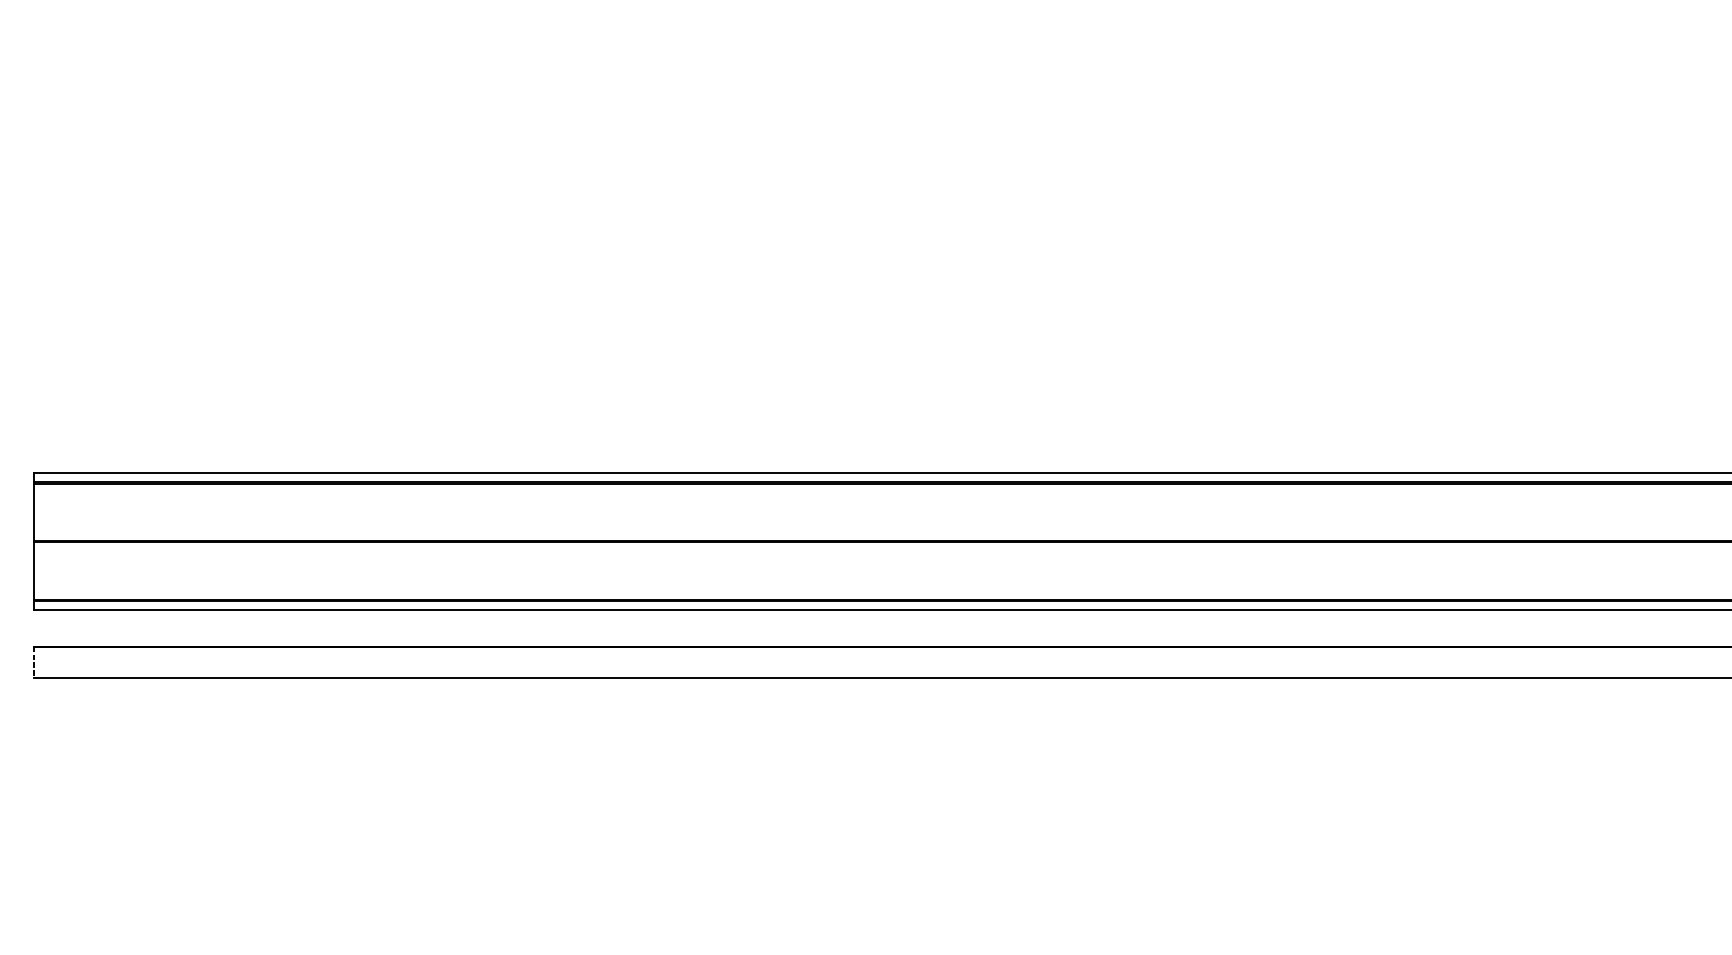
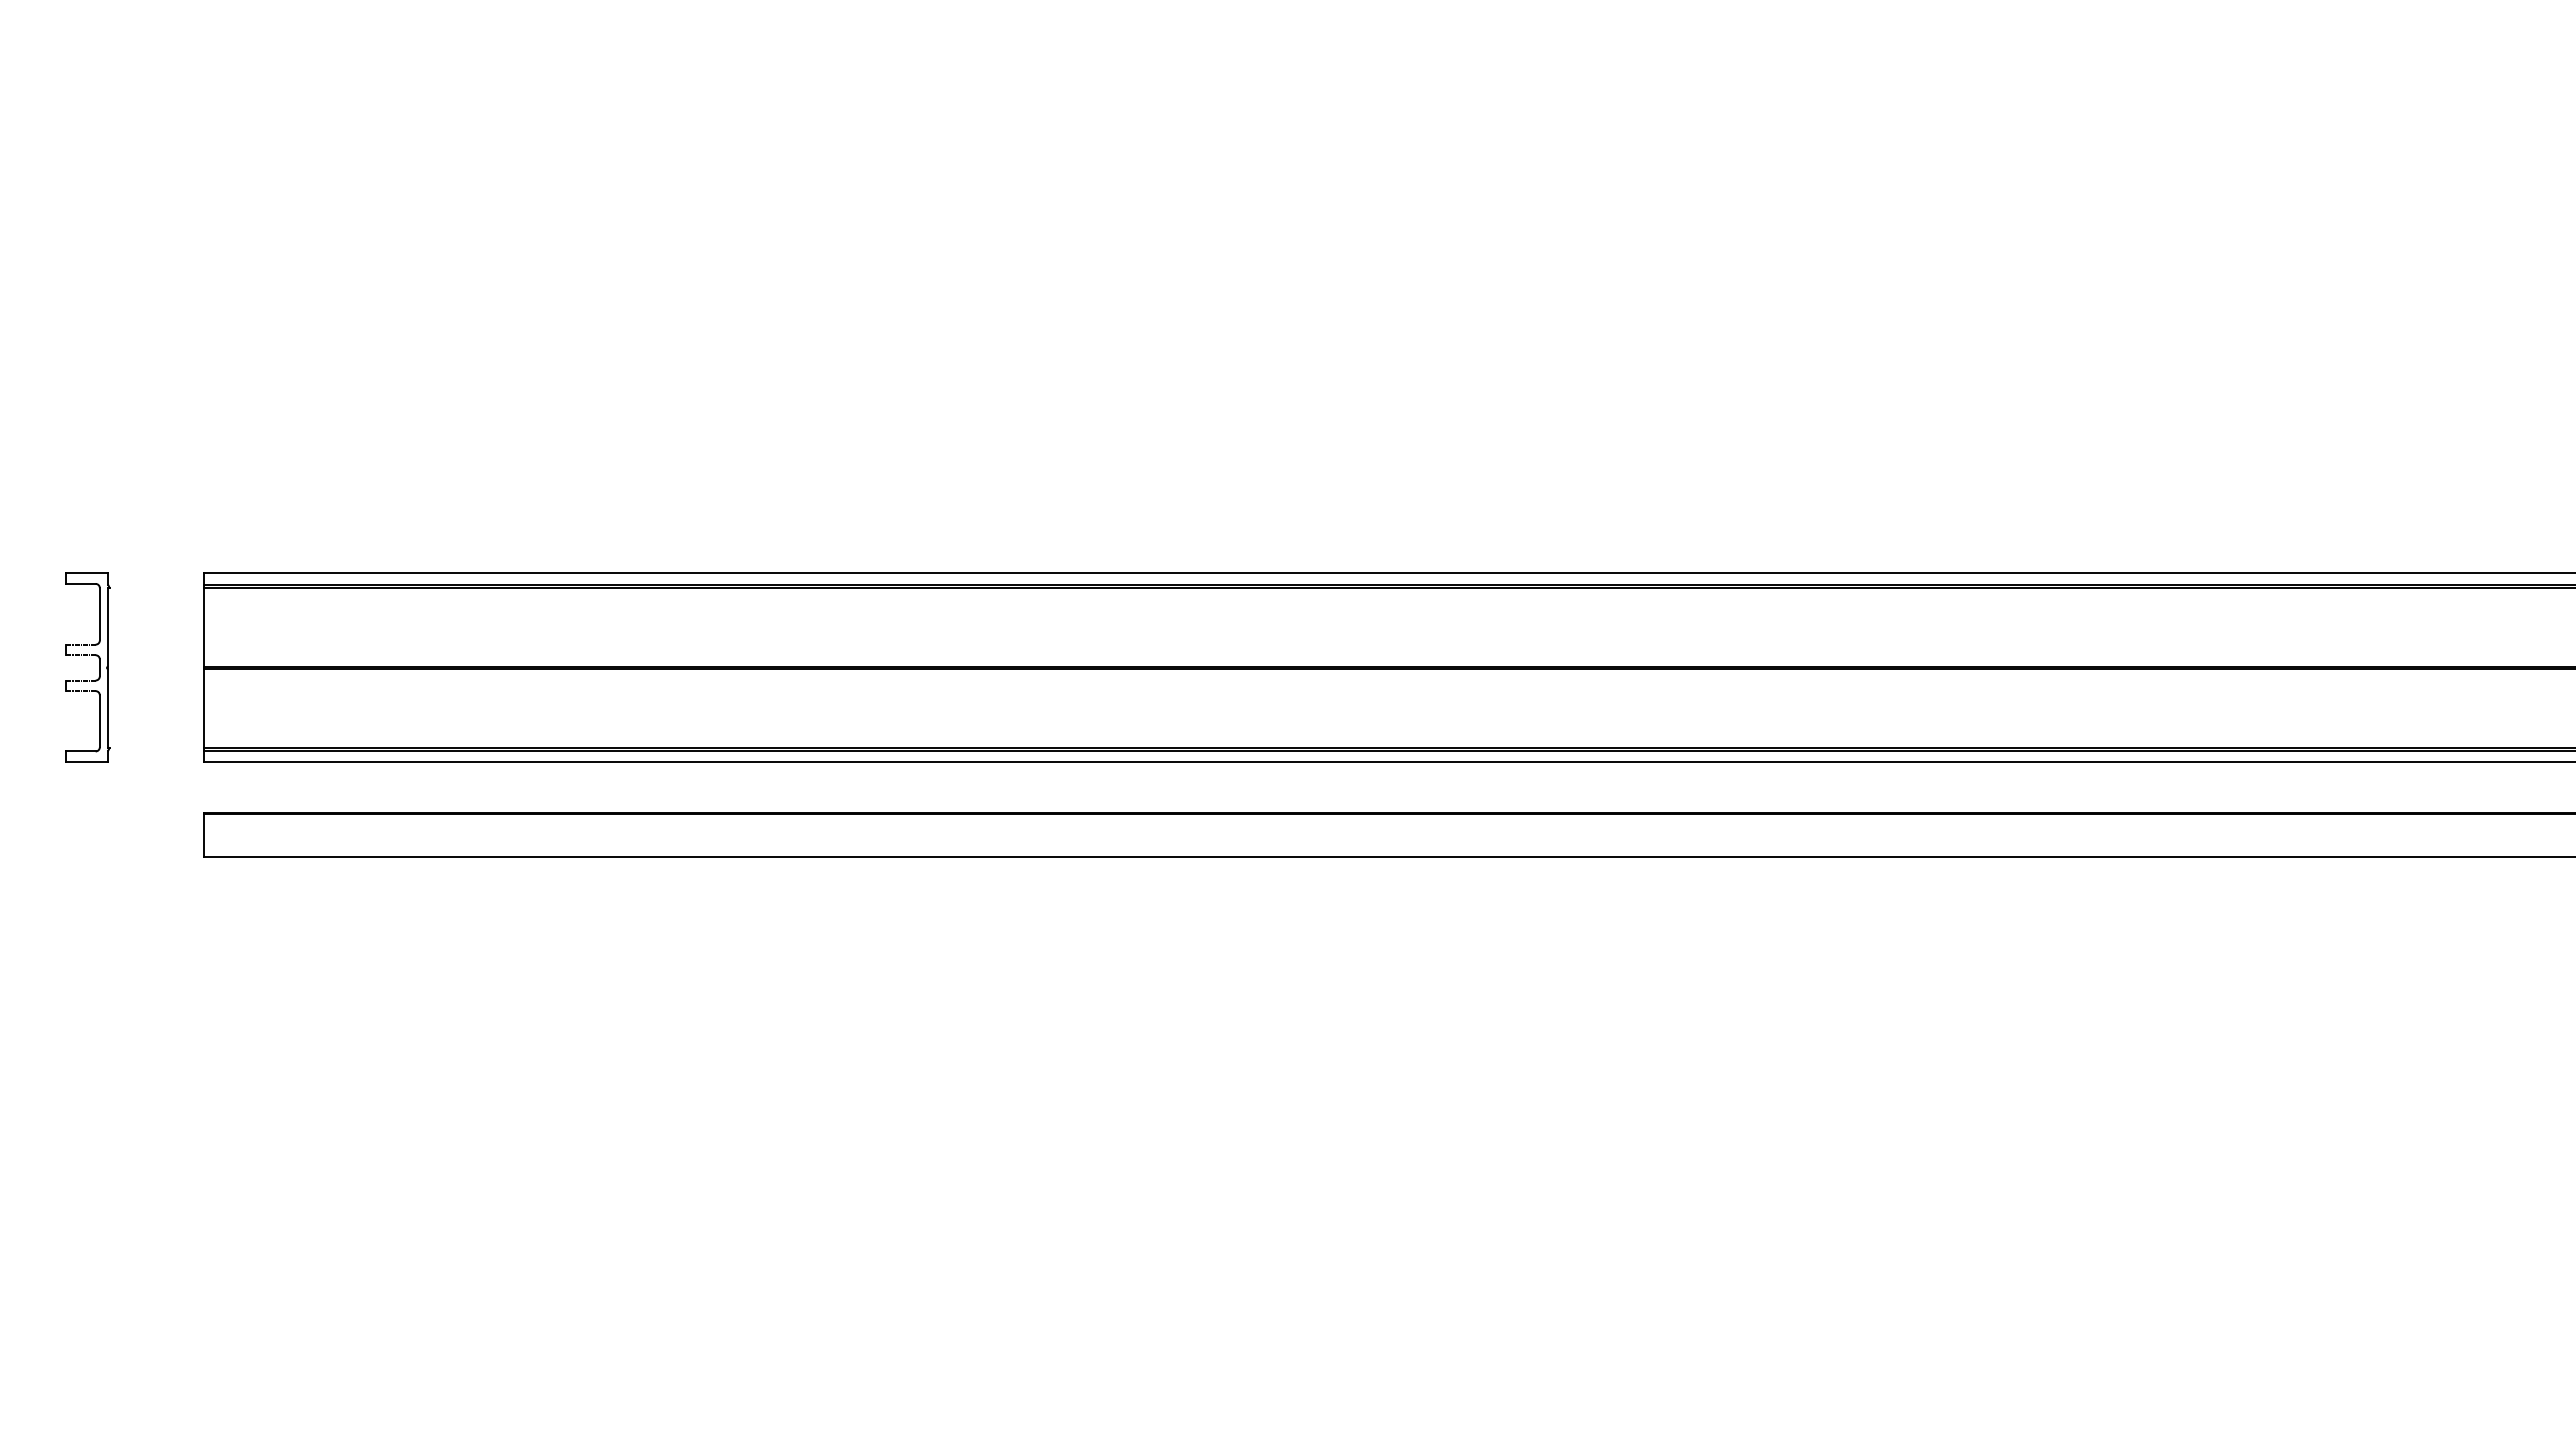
line: (34, 662) -> (204, 834), dashed -> solid

